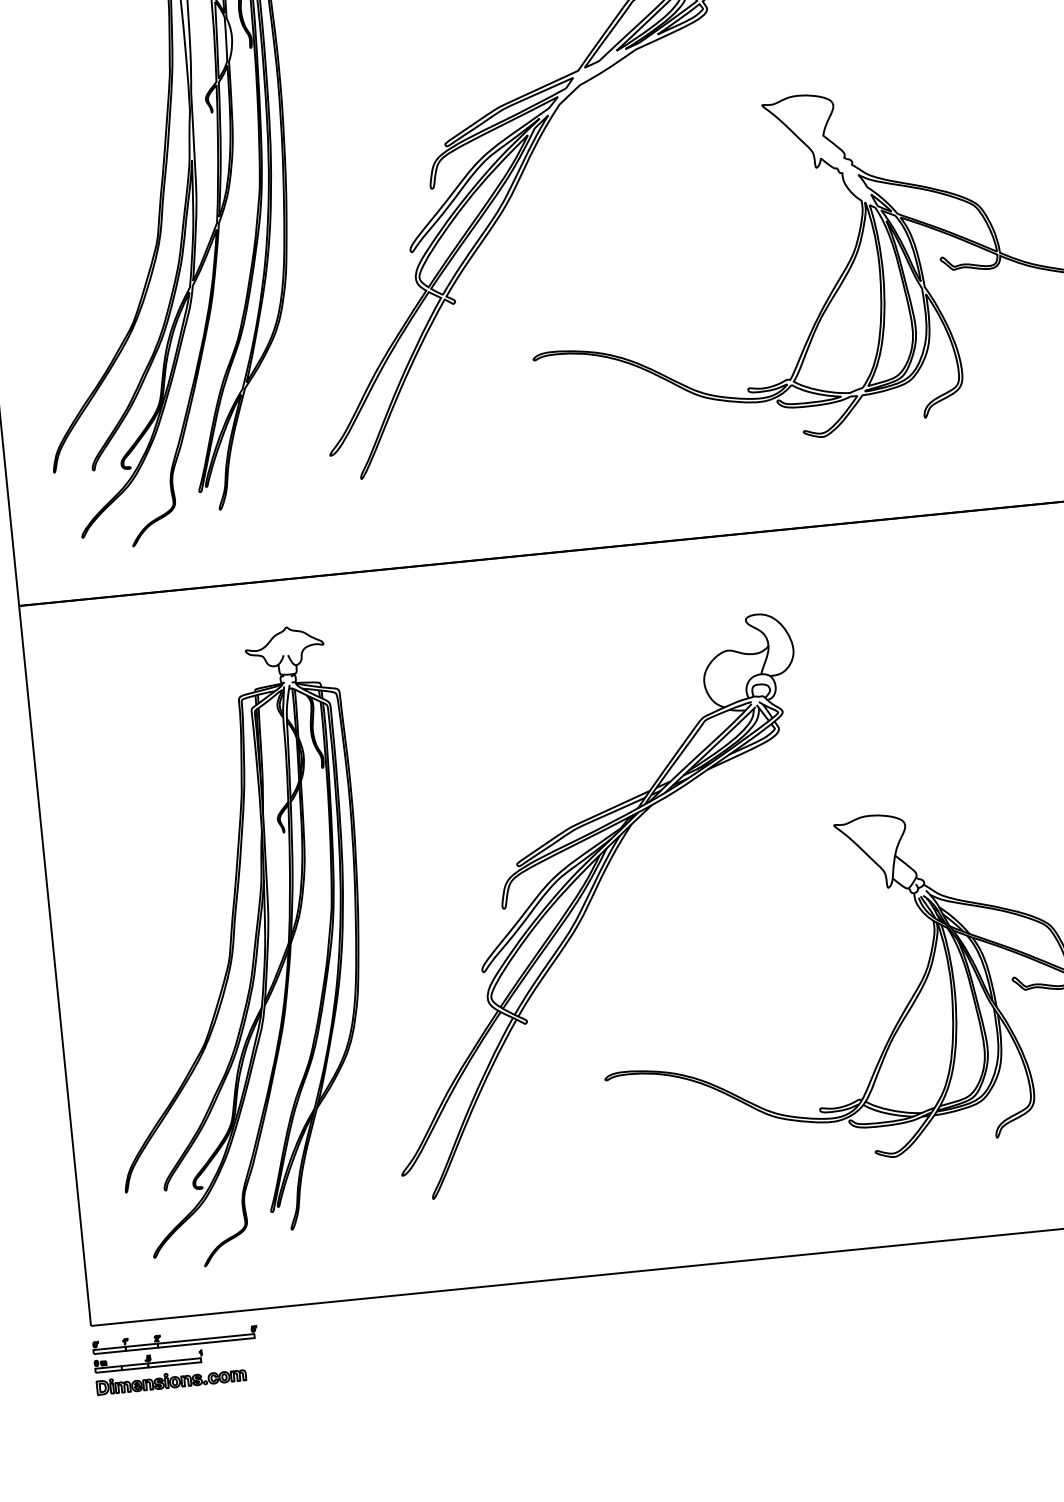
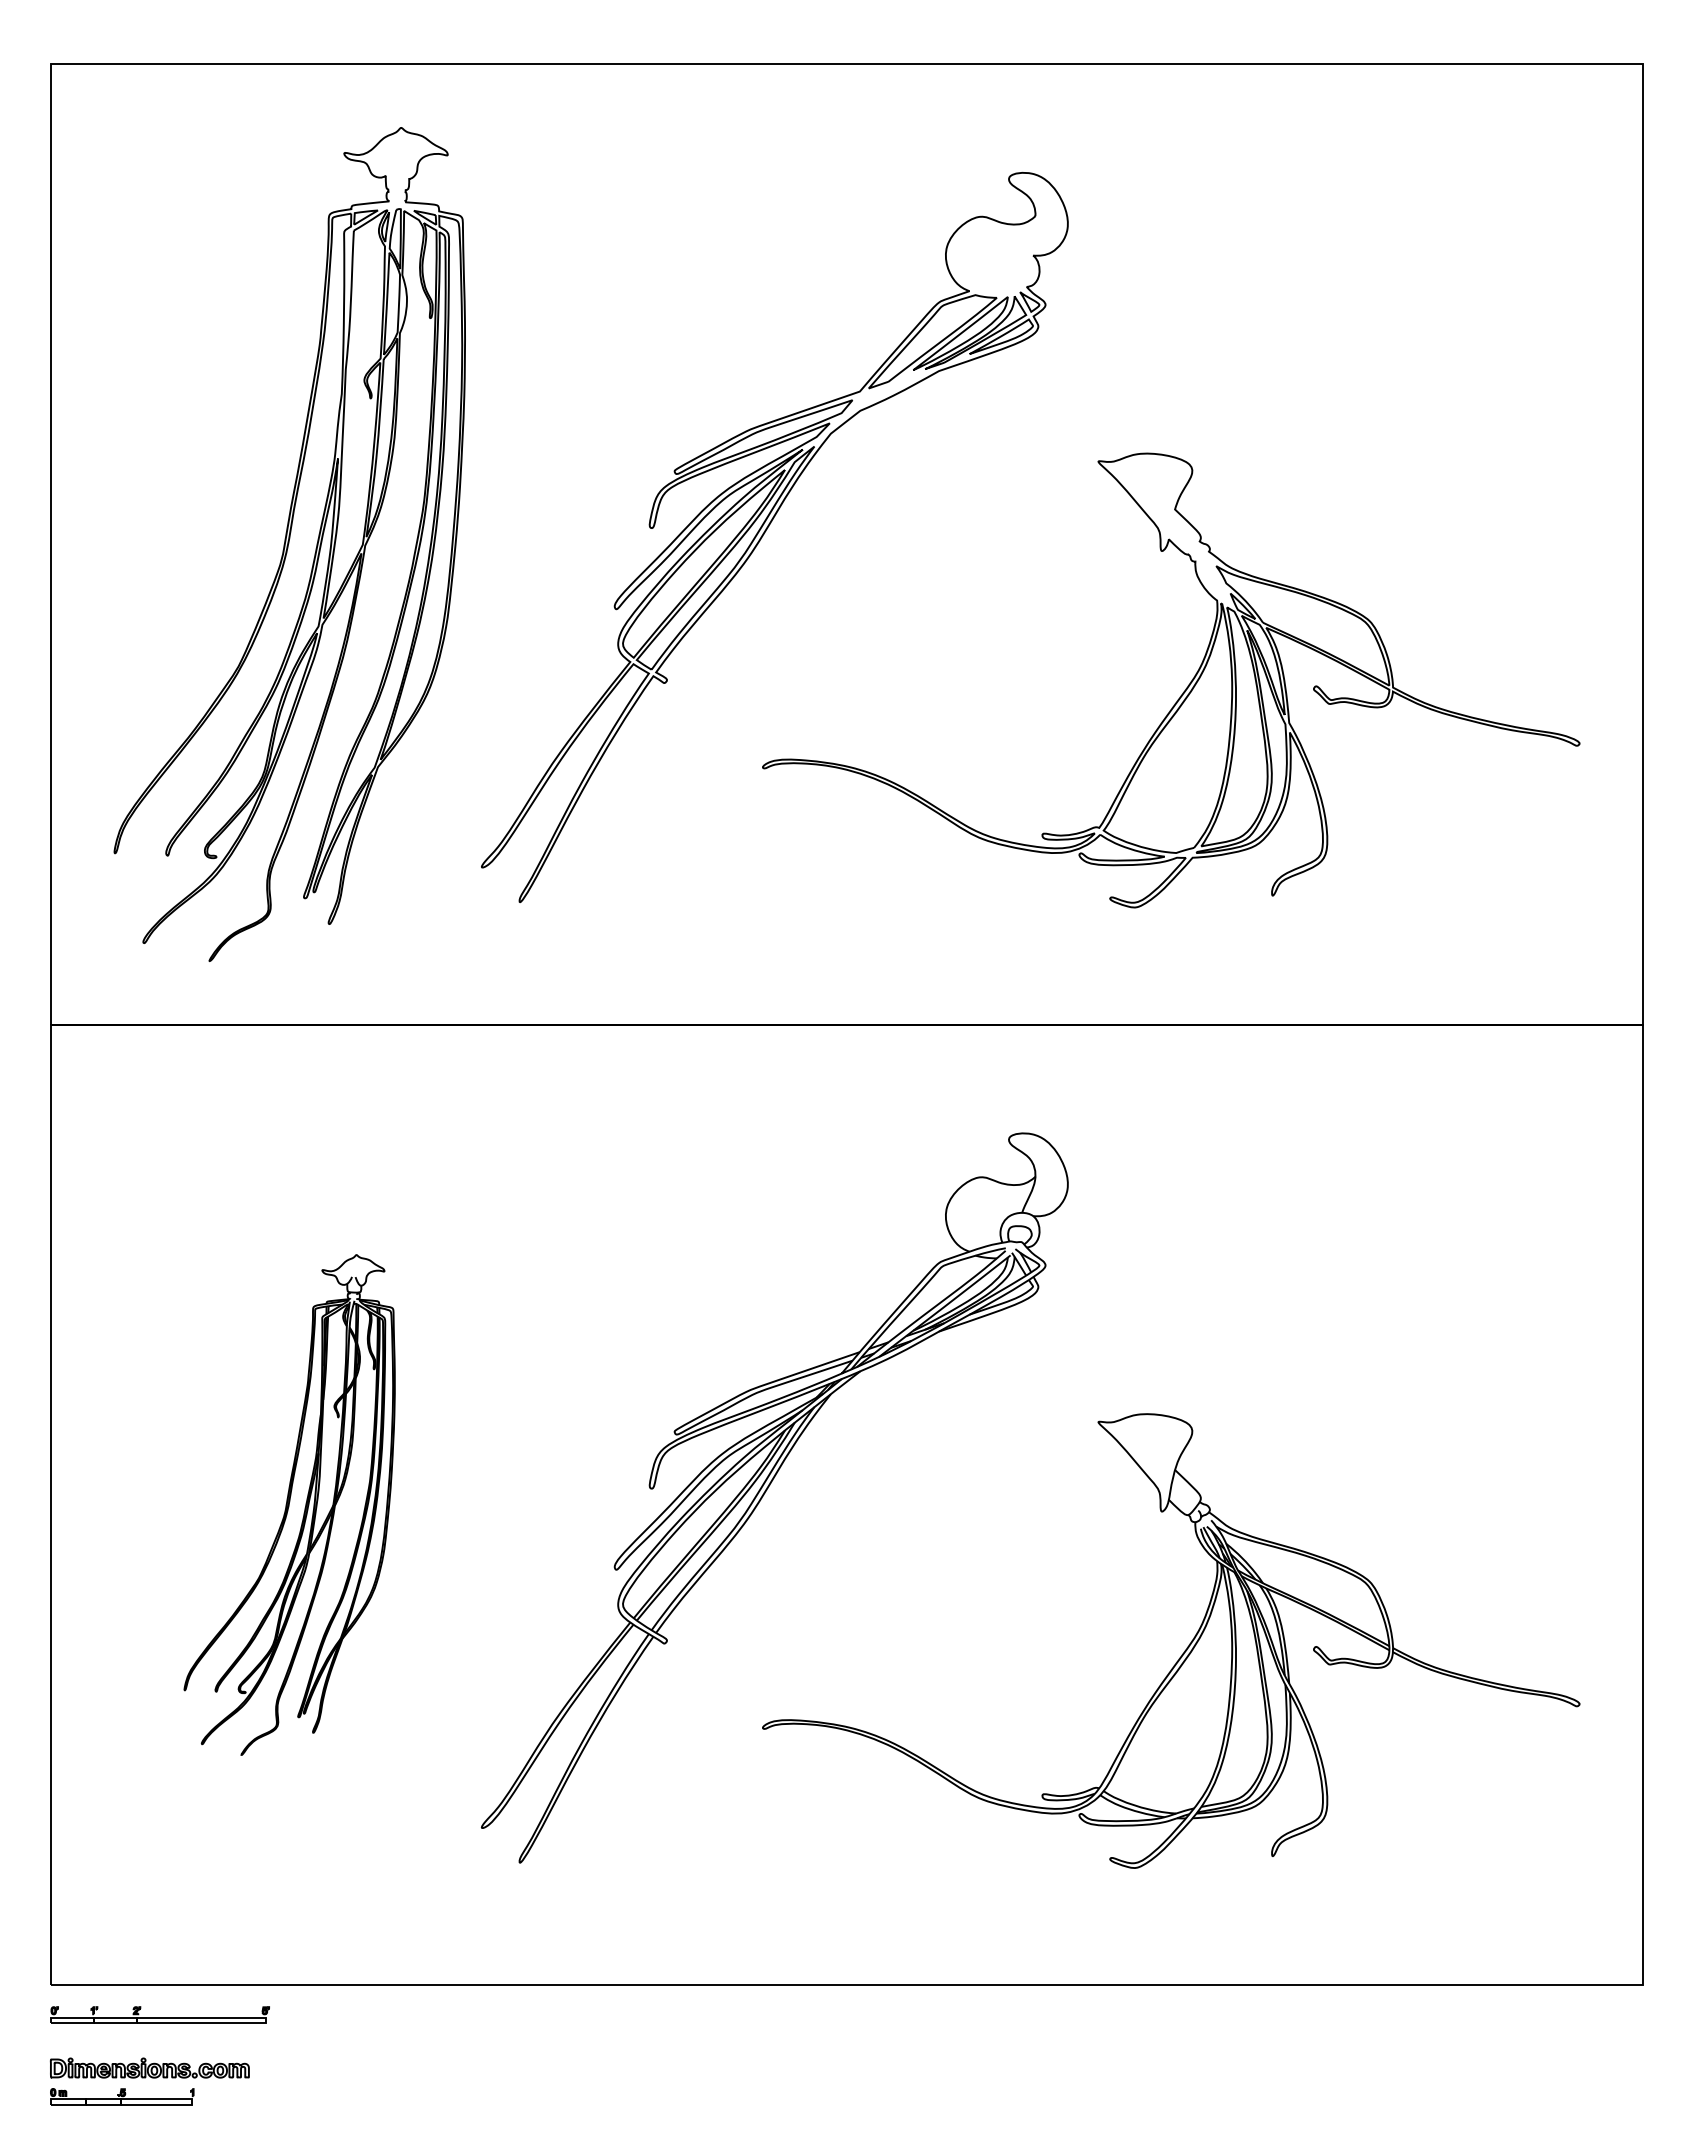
part: (233, 947) -> (289, 1504), size x0.6
part: (148, 1361) -> (122, 2096), moved

